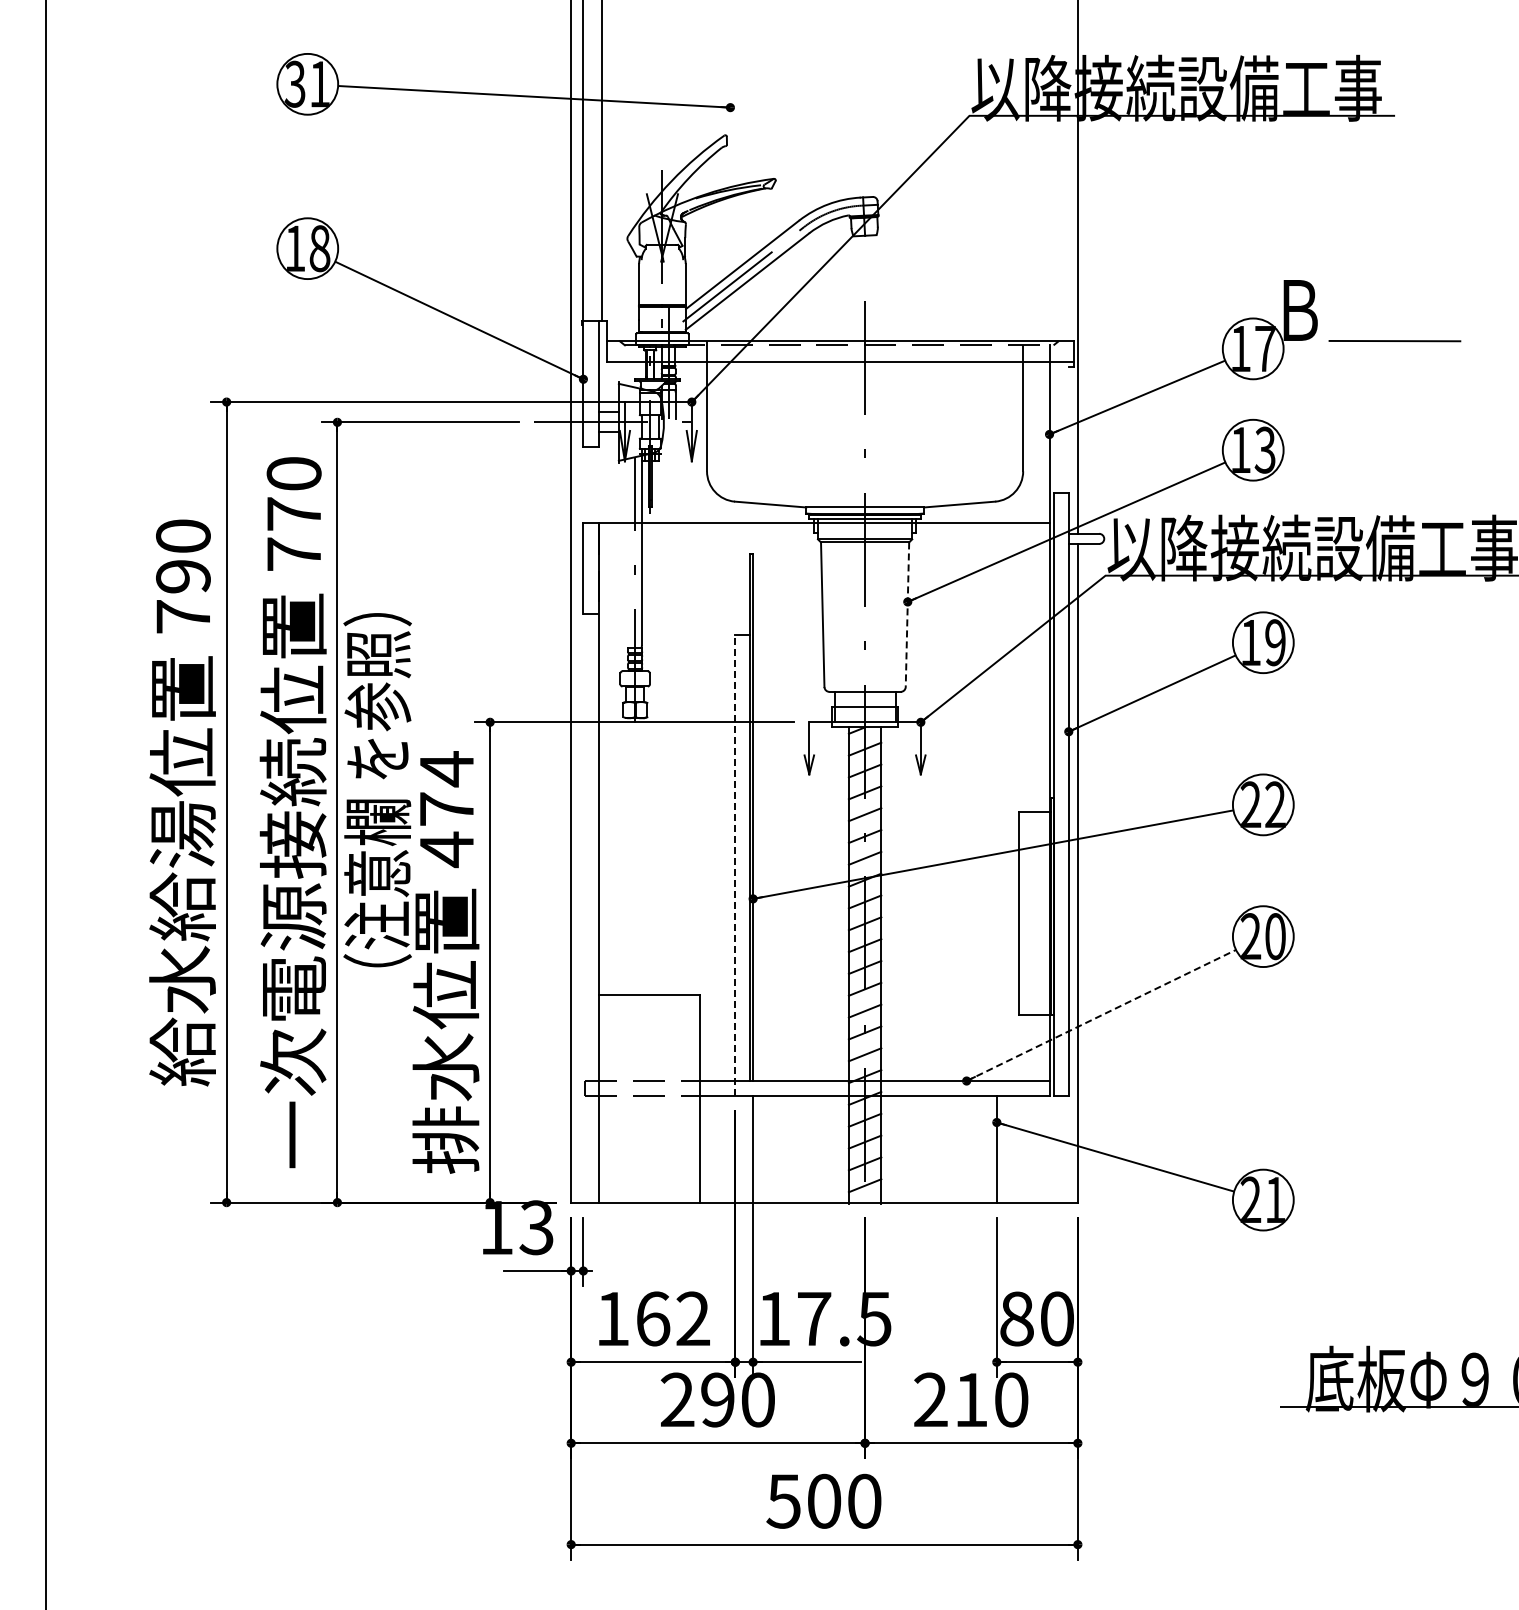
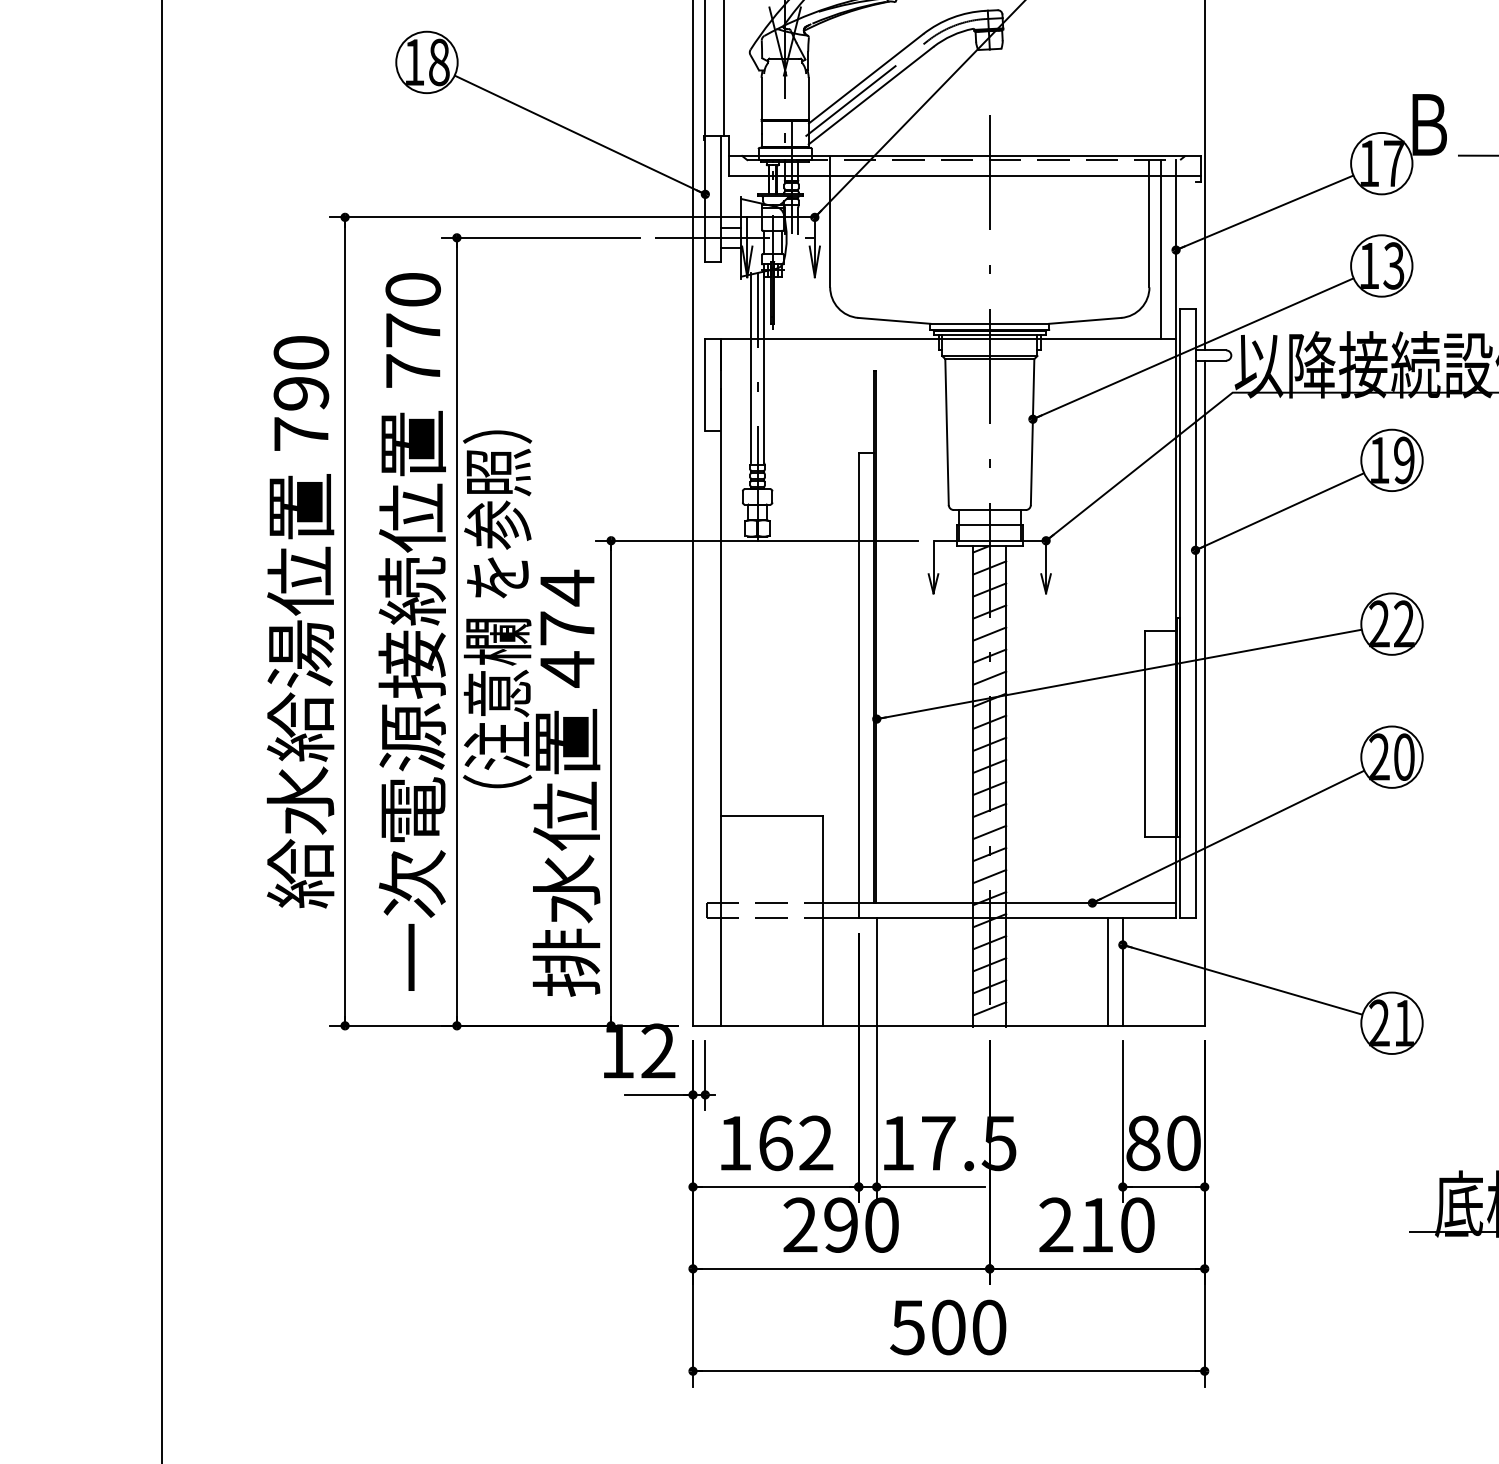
line: (1034, 433) -> (1160, 249), added
line: (628, 551) -> (750, 368), added
line: (907, 615) -> (1032, 432), dashed -> solid
line: (735, 865) -> (858, 685), dashed -> solid
line: (1101, 1015) -> (1228, 836), dashed -> solid
line: (981, 1149) -> (1107, 972), added
text: (536, 1227) -> (657, 1050), 13 -> 12

